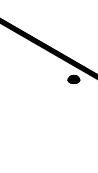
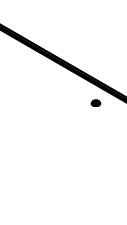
part: (73, 78) -> (95, 102), size x0.6

